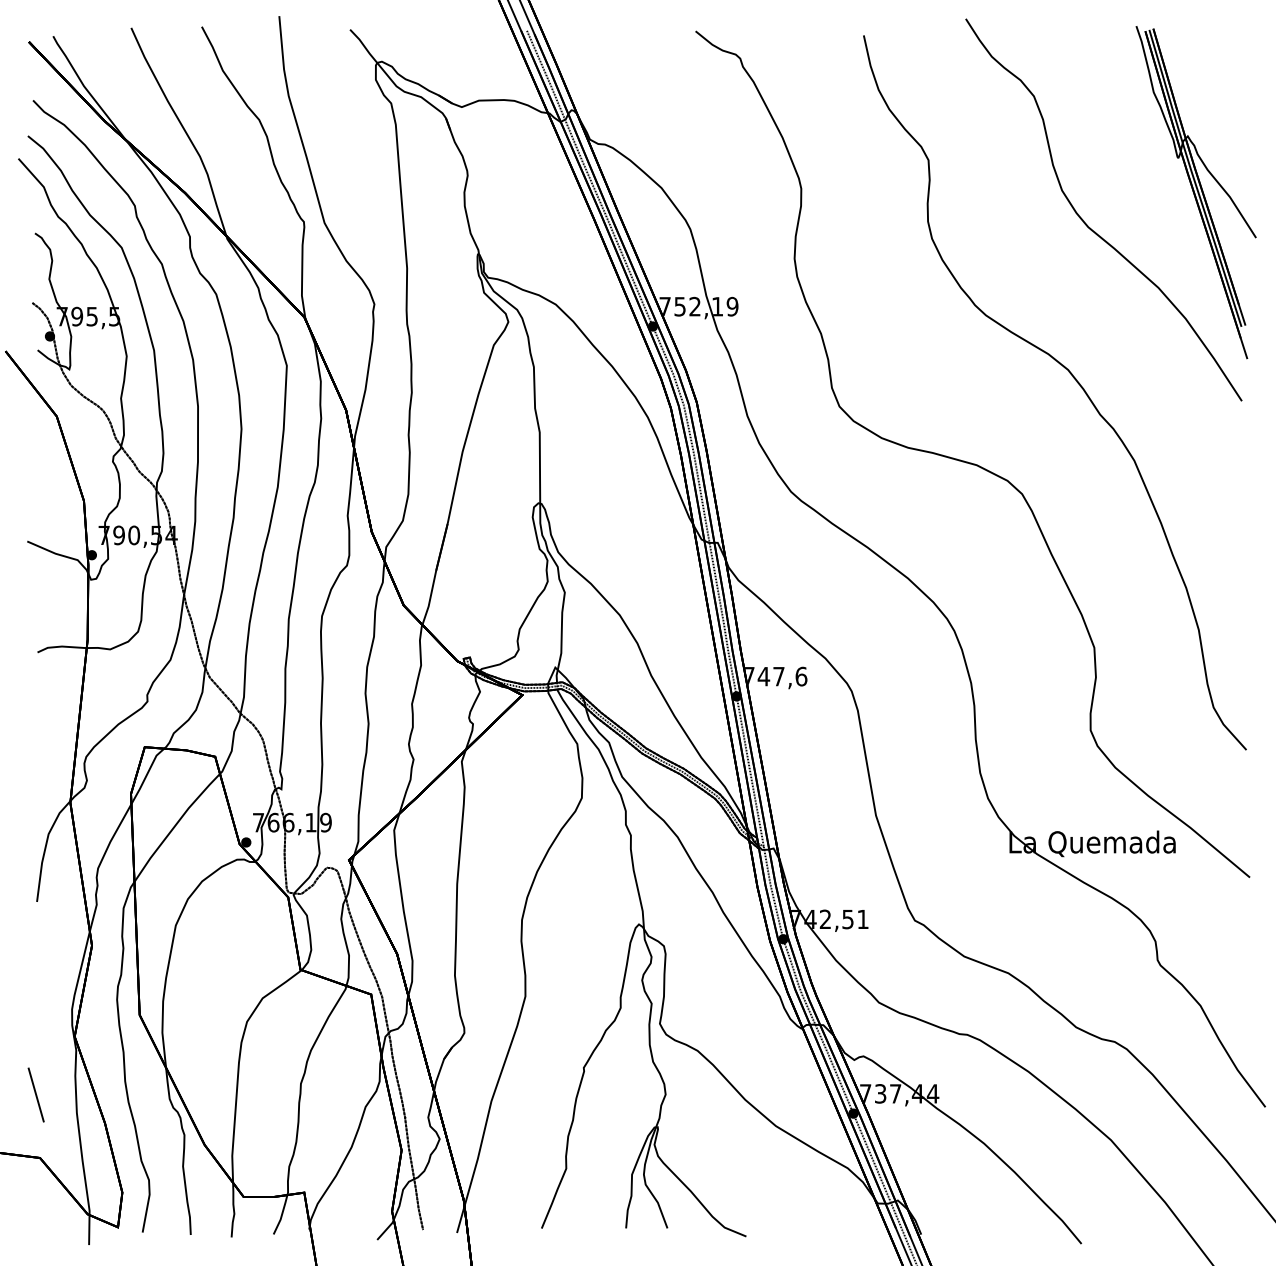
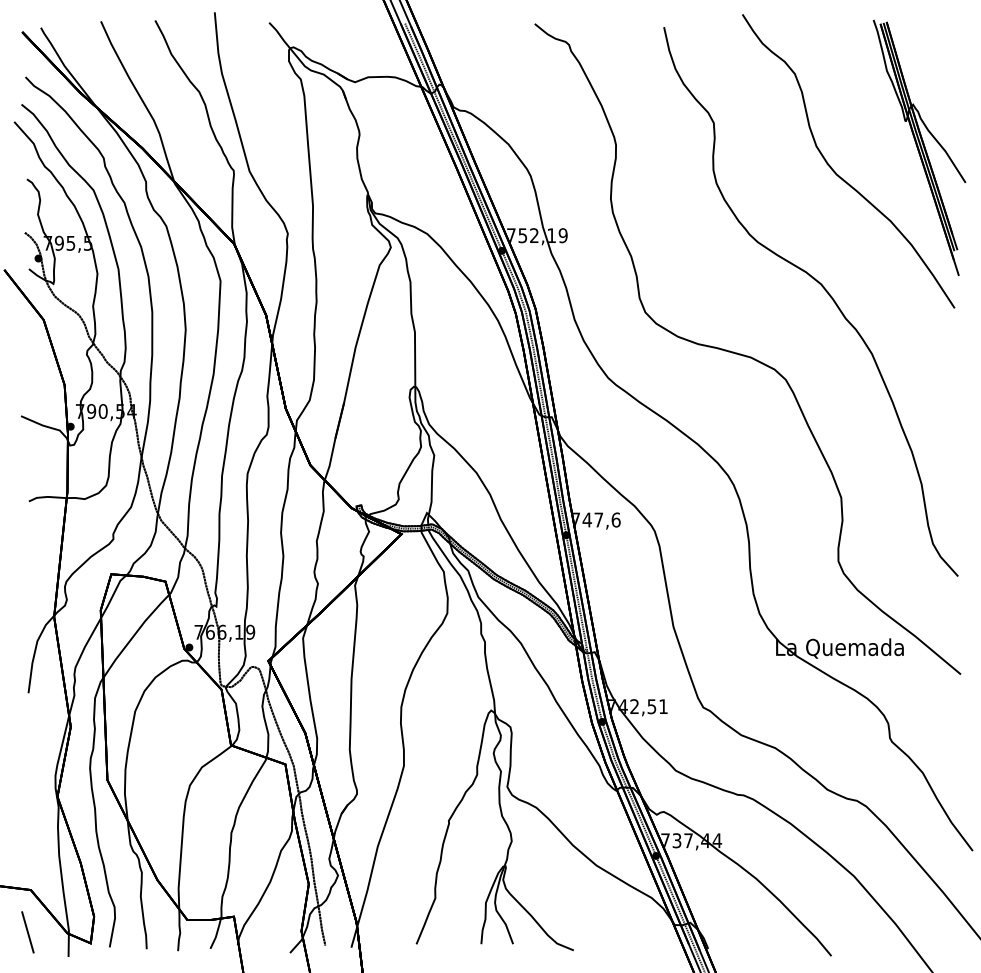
line: (35, 1094) -> (27, 931), moved

